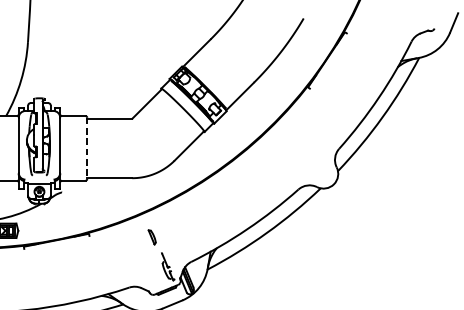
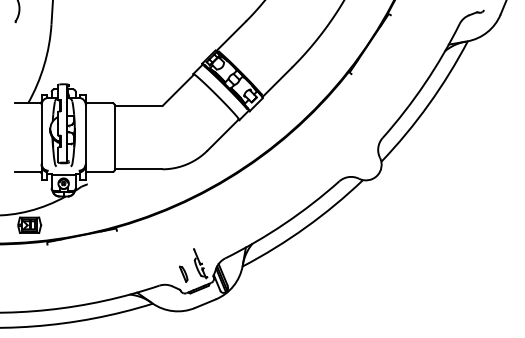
line: (87, 148) -> (114, 137), dashed -> solid
part: (152, 236) -> (183, 273), moved

